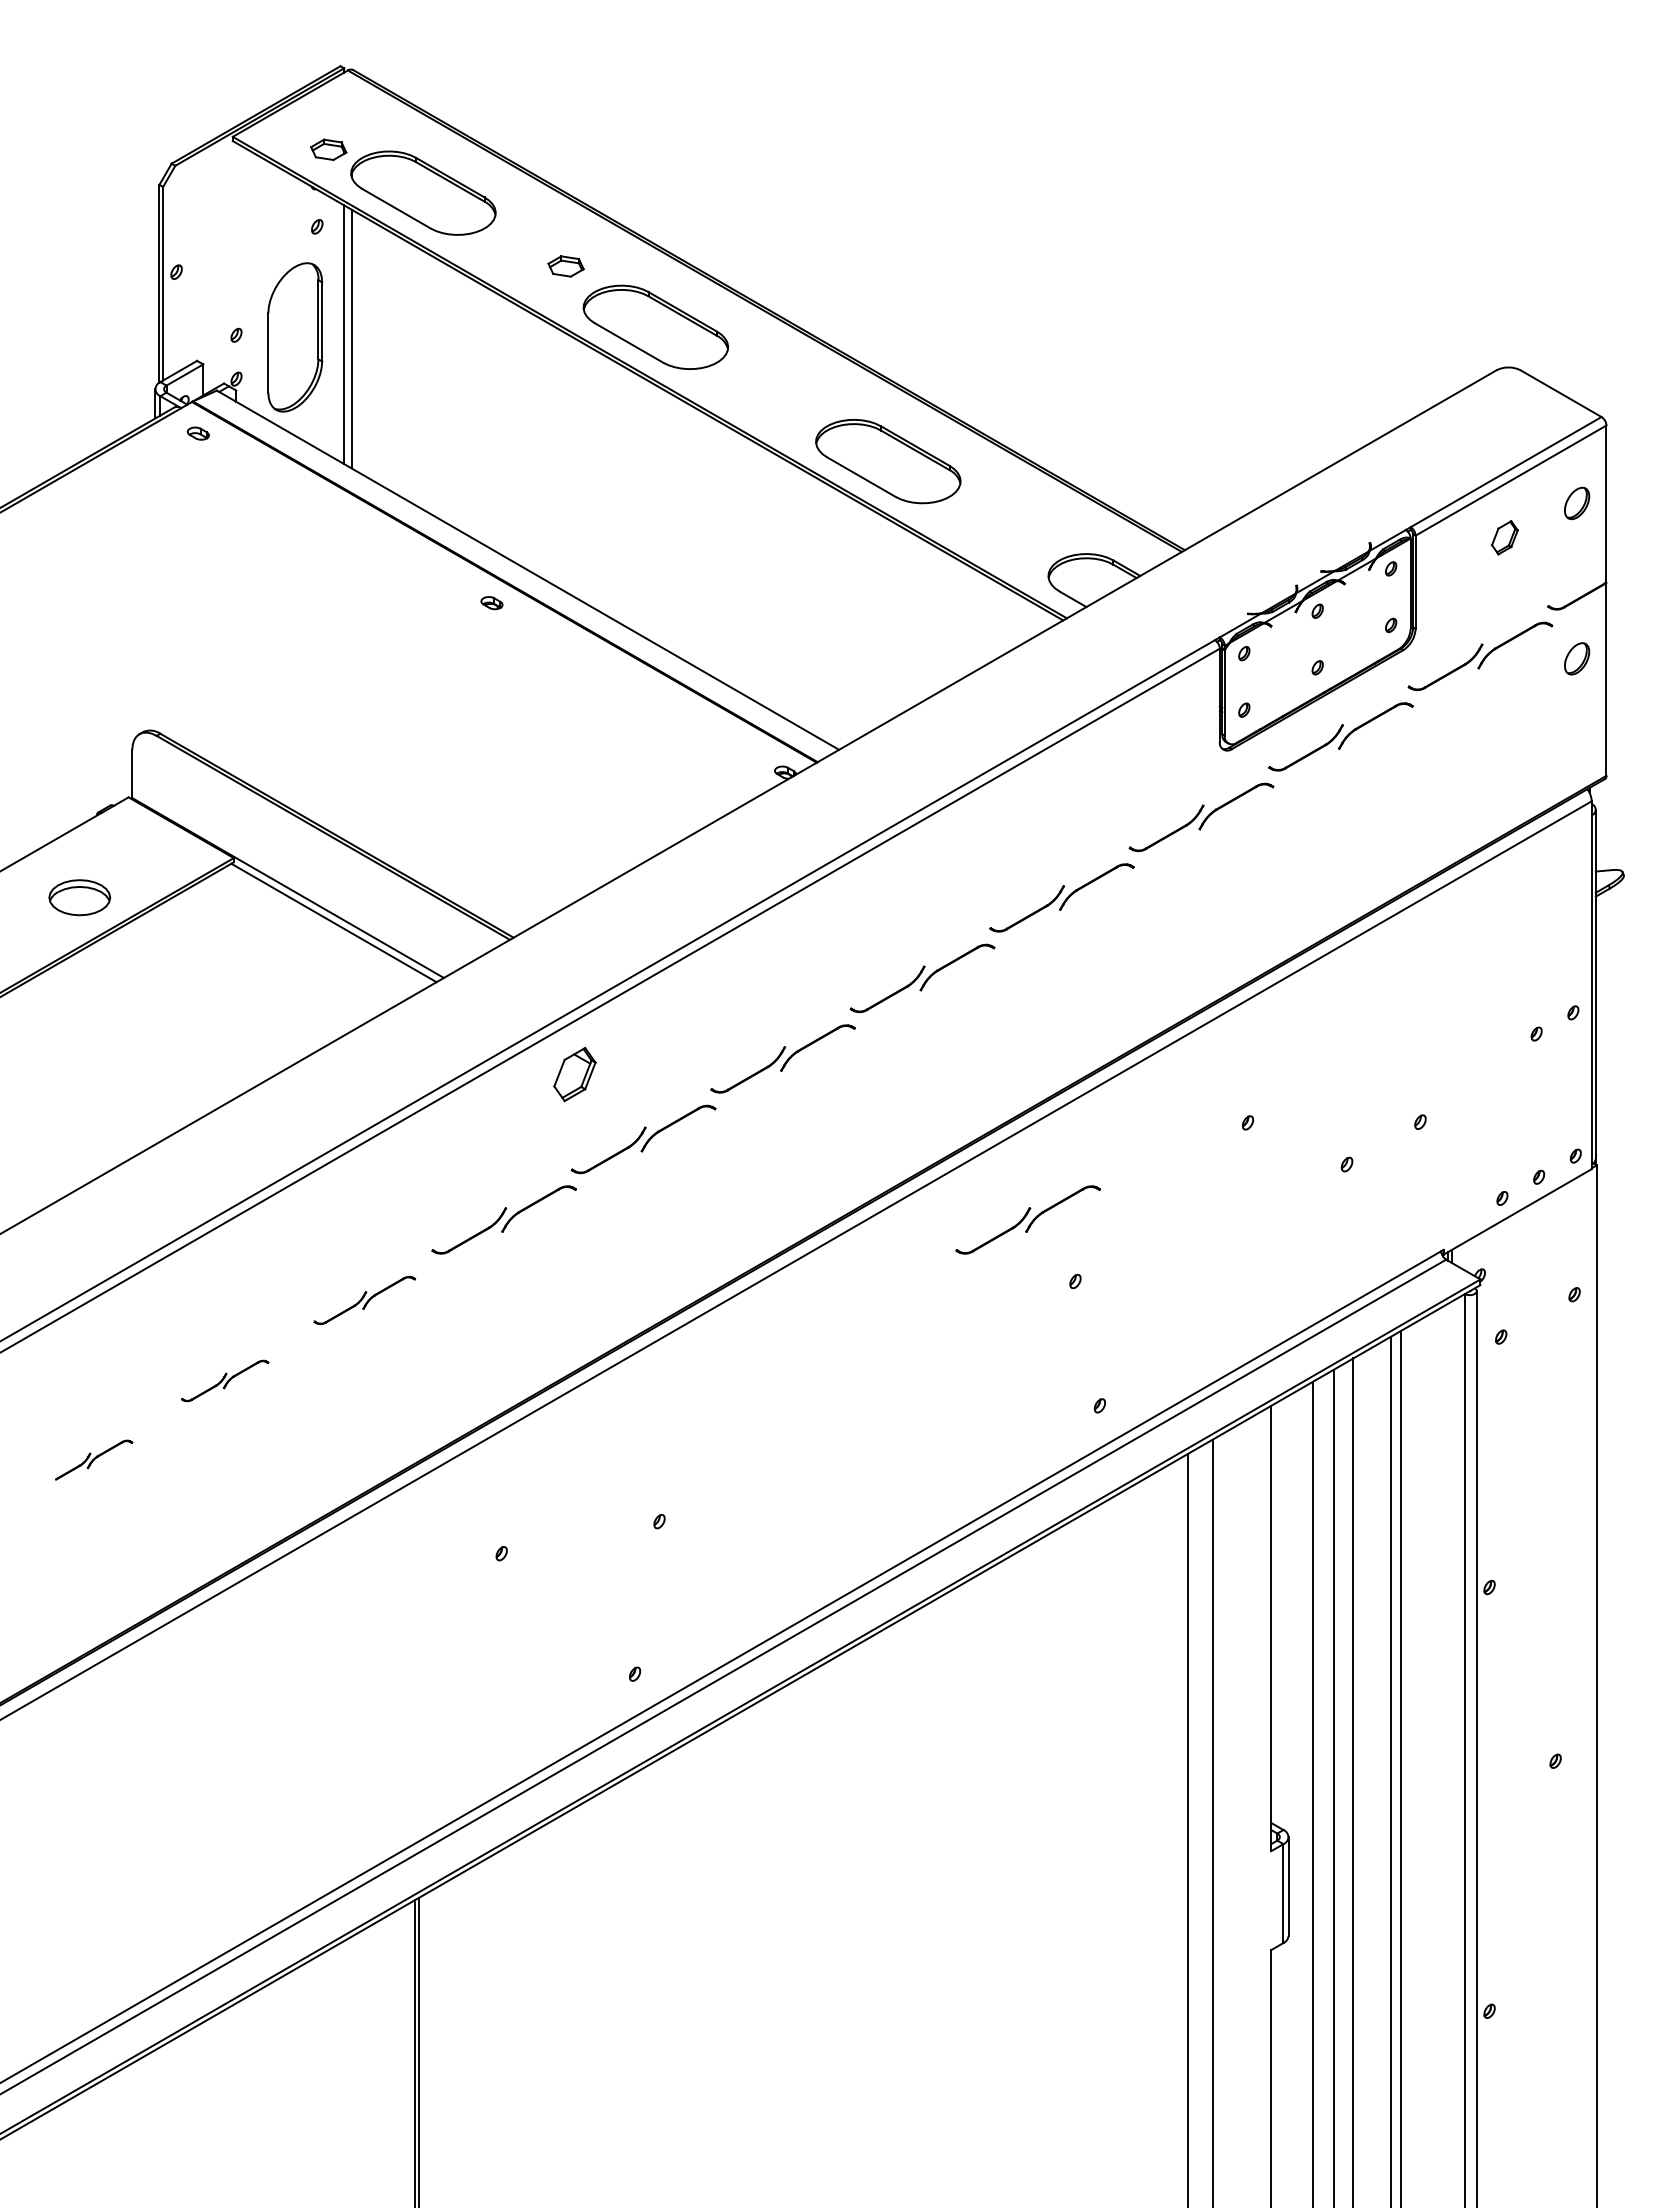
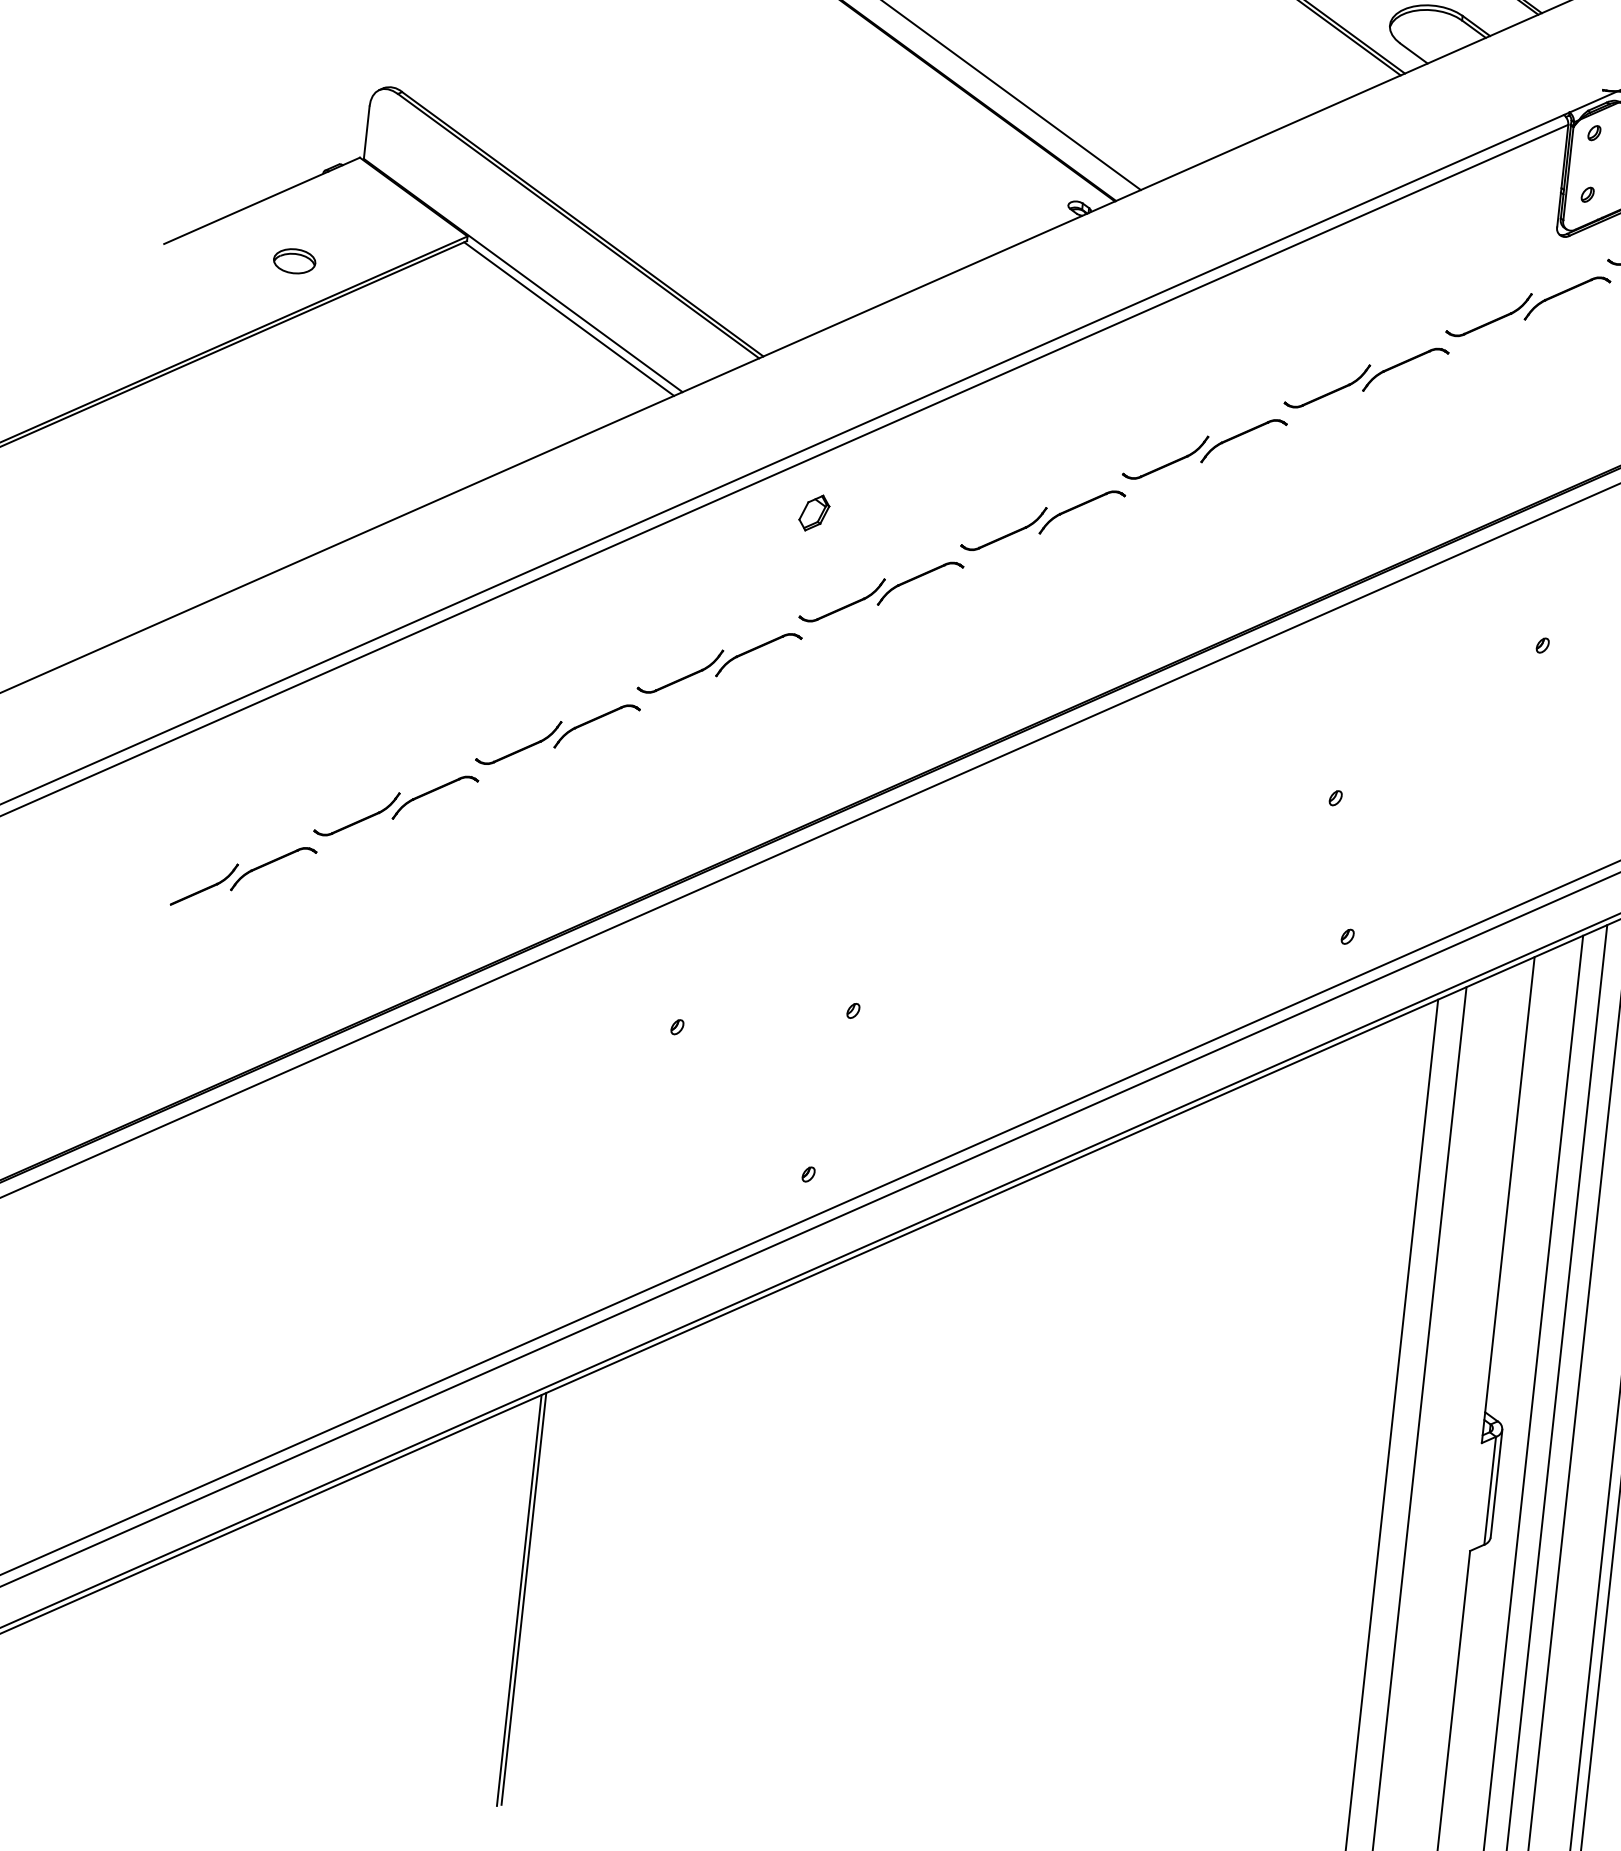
part: (79, 897) -> (294, 261), size x0.62
part: (575, 1074) -> (814, 513), size x0.62
part: (1027, 1219) -> (1290, 724), removed
part: (364, 1300) -> (557, 734), size x1.43
part: (224, 1380) -> (395, 805), size x1.67
part: (93, 1459) -> (243, 876), size x1.67

